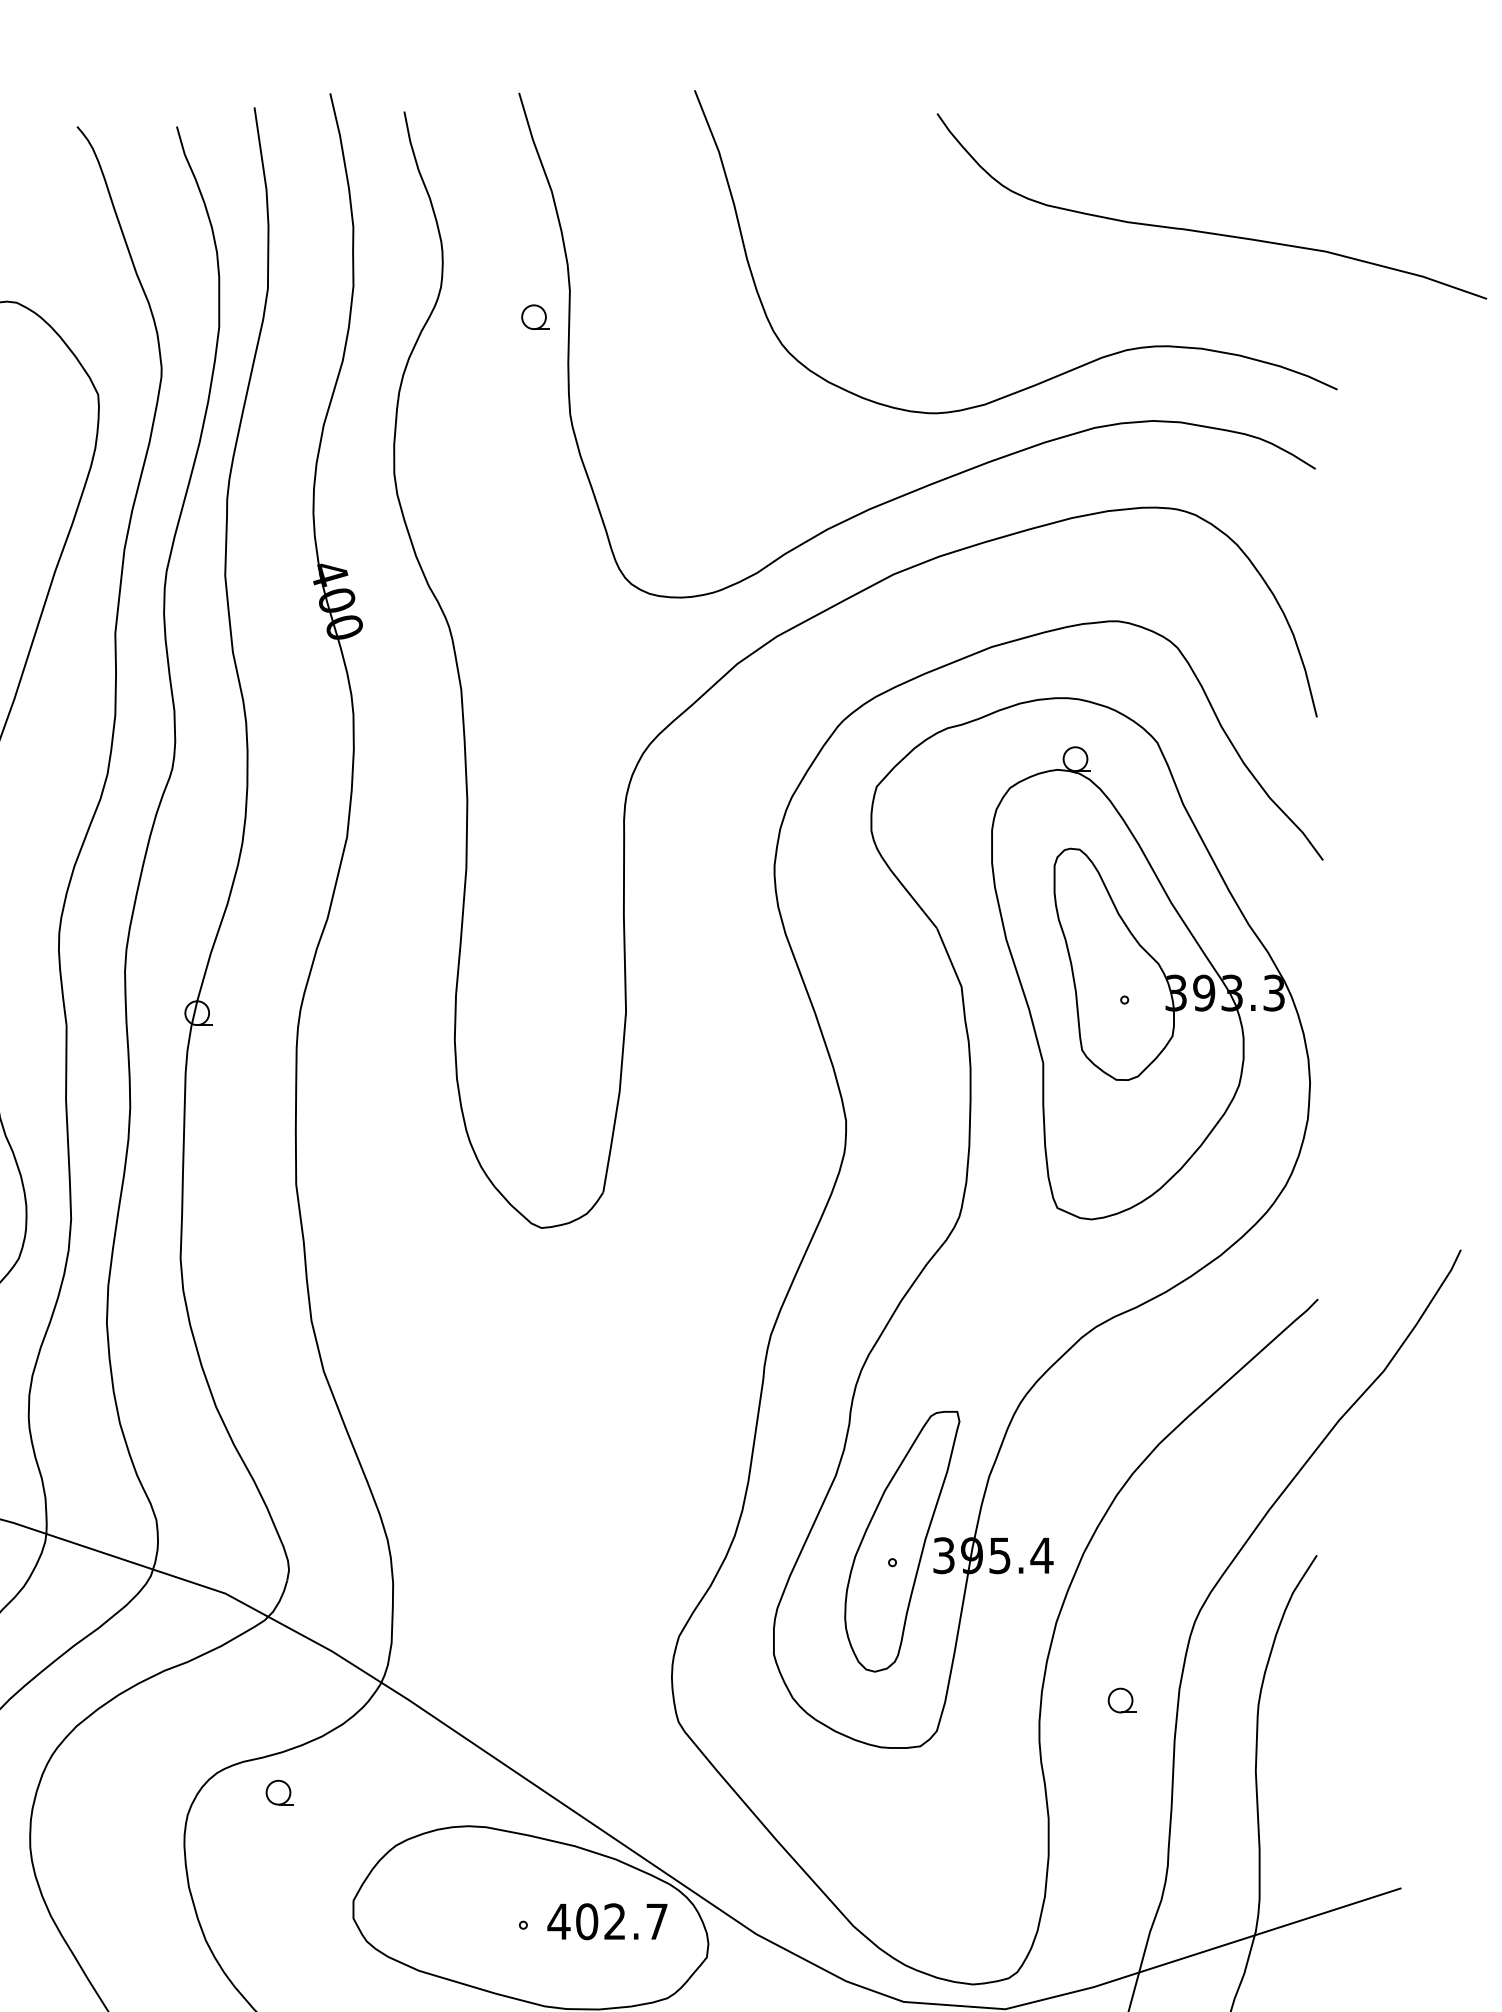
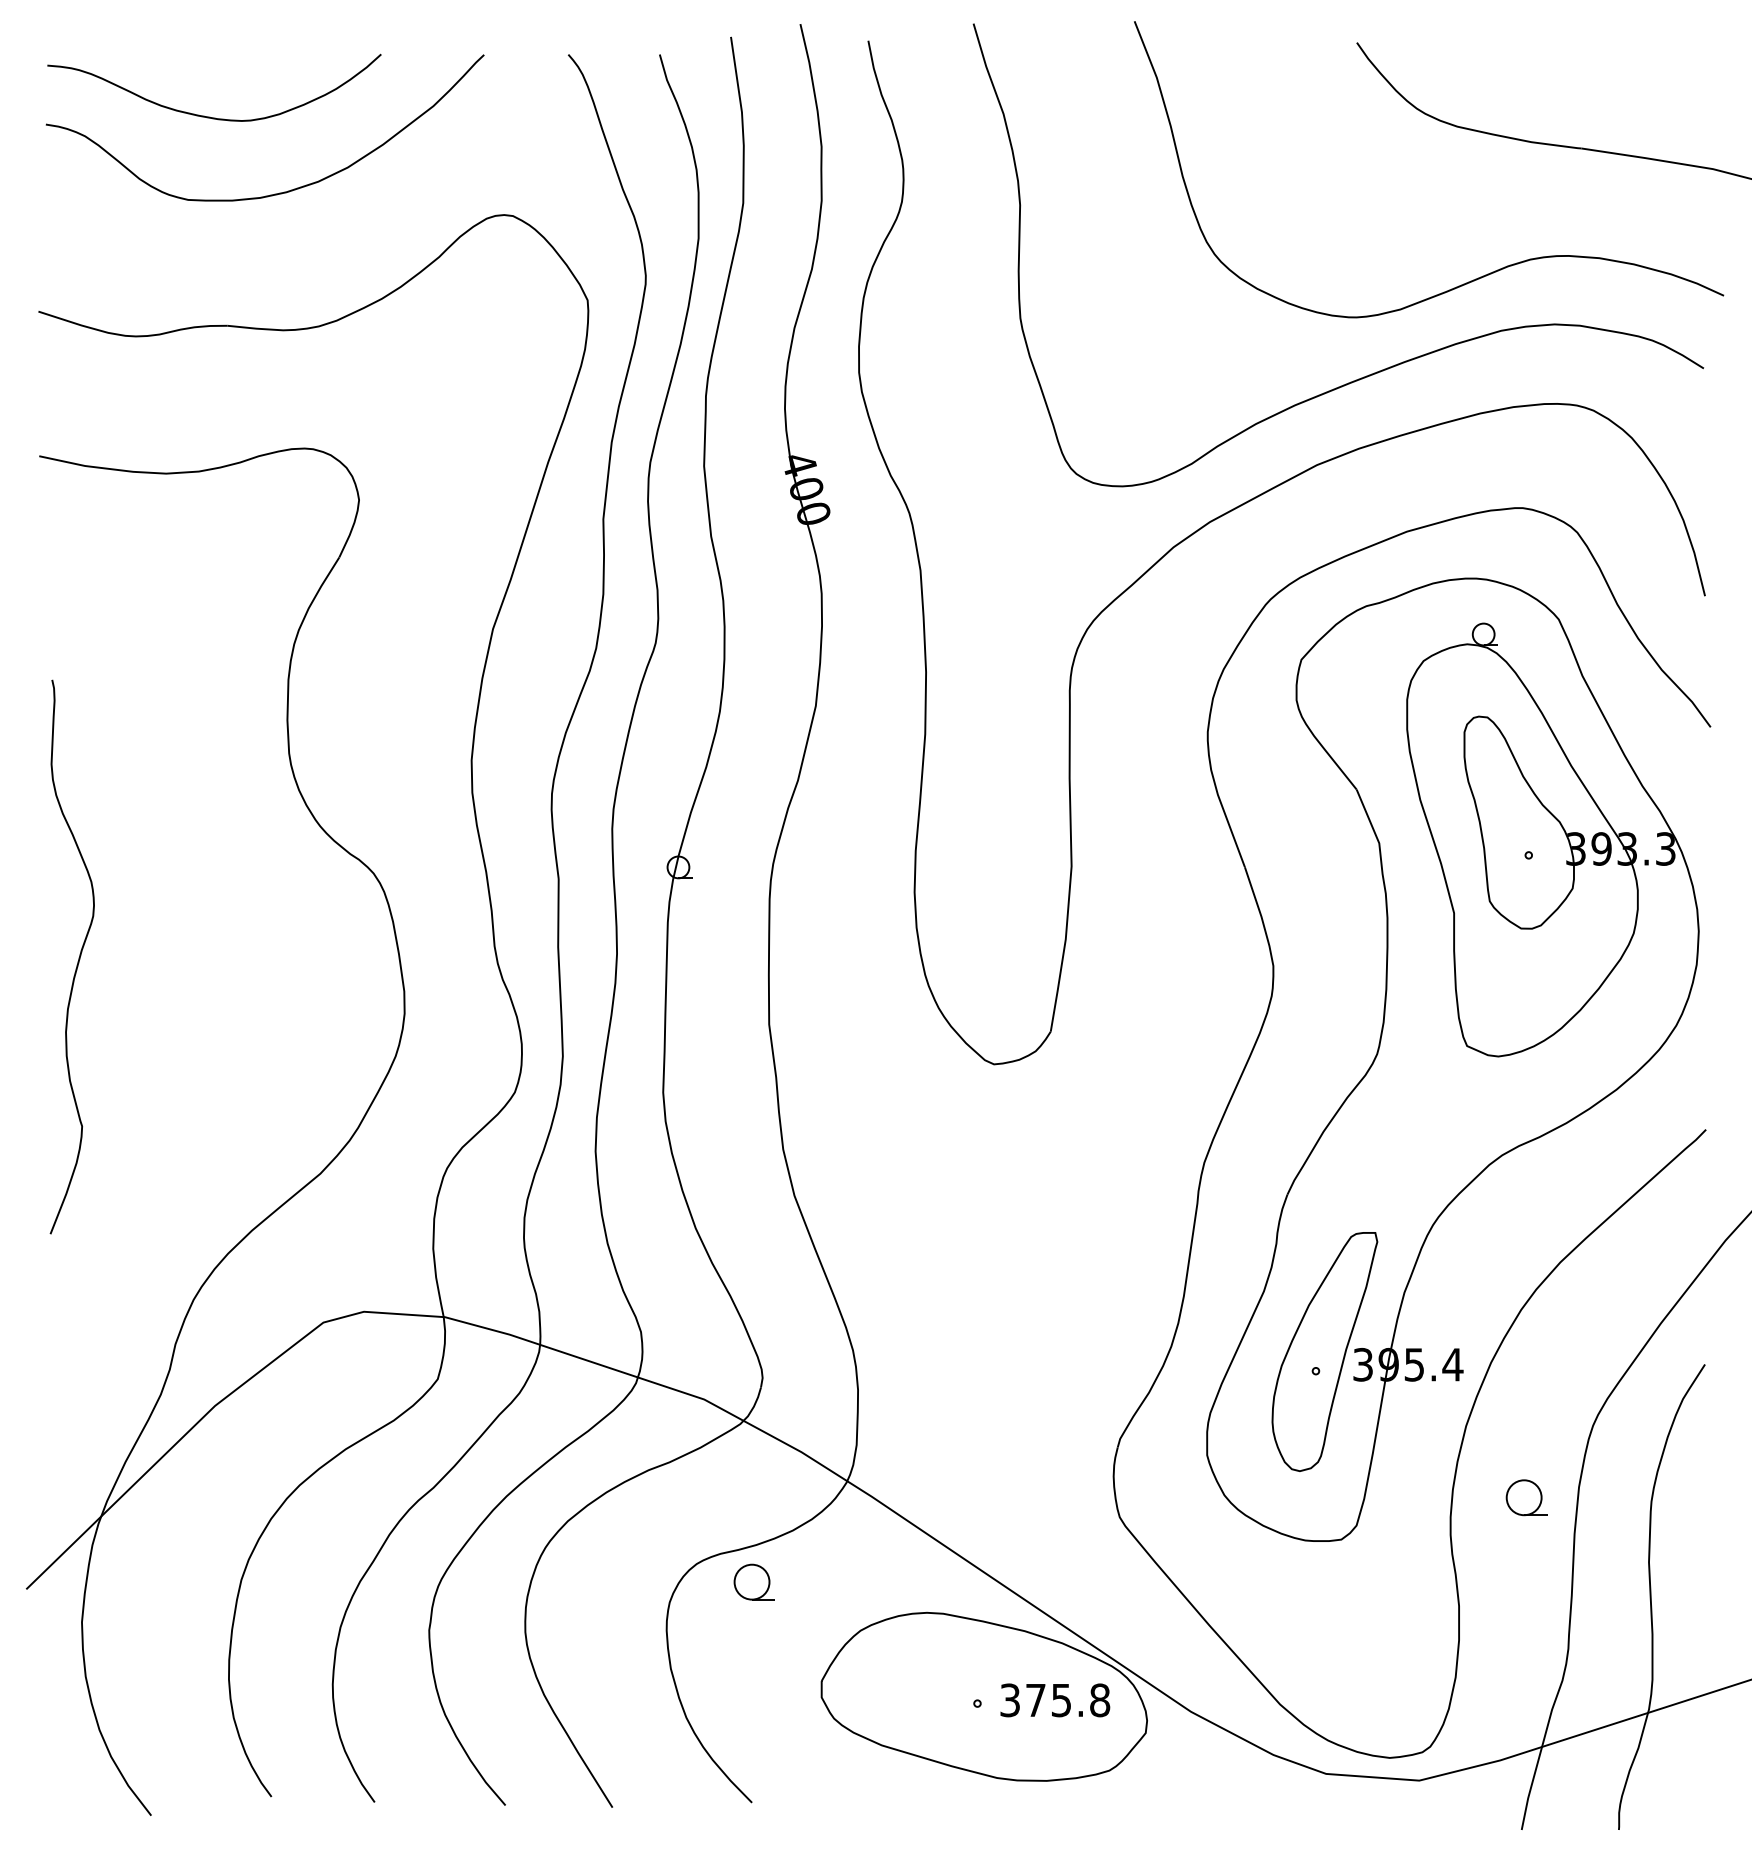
part: (535, 317) -> (988, 229), removed
part: (1122, 1700) -> (1526, 1497), size x1.6
part: (280, 1792) -> (754, 1581), size x1.6
text: (607, 1921) -> (1054, 1700), 402.7 -> 375.8

